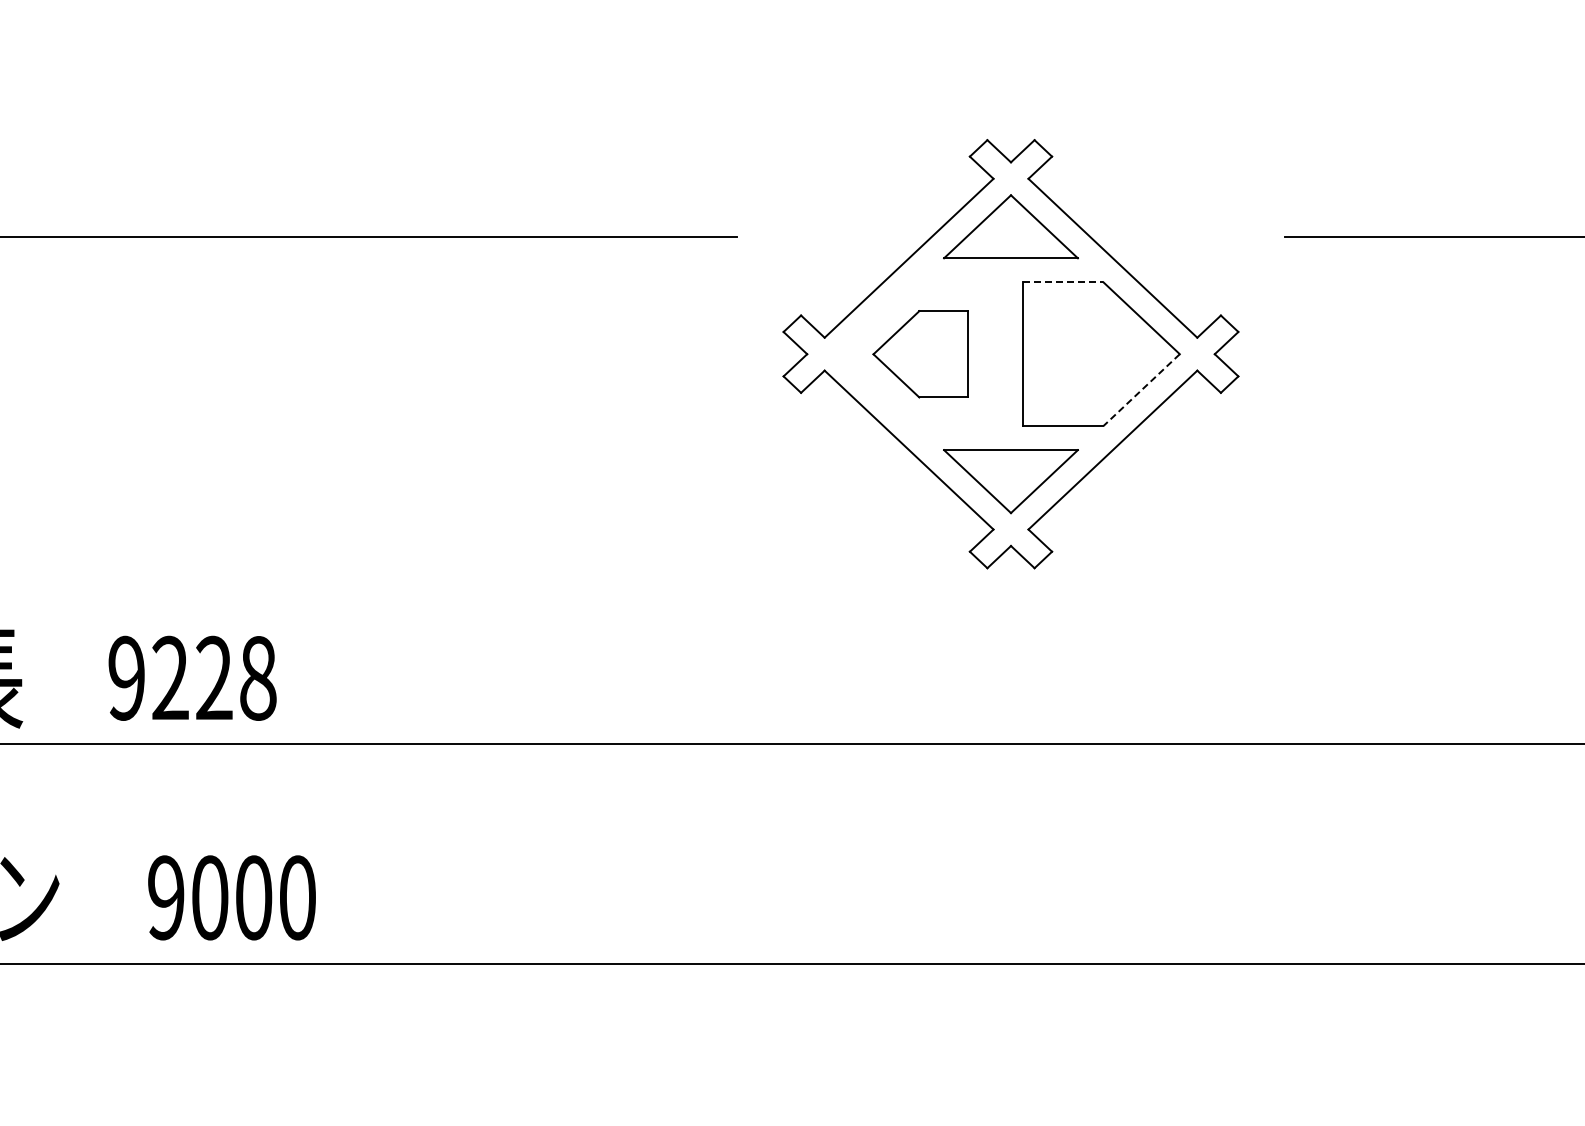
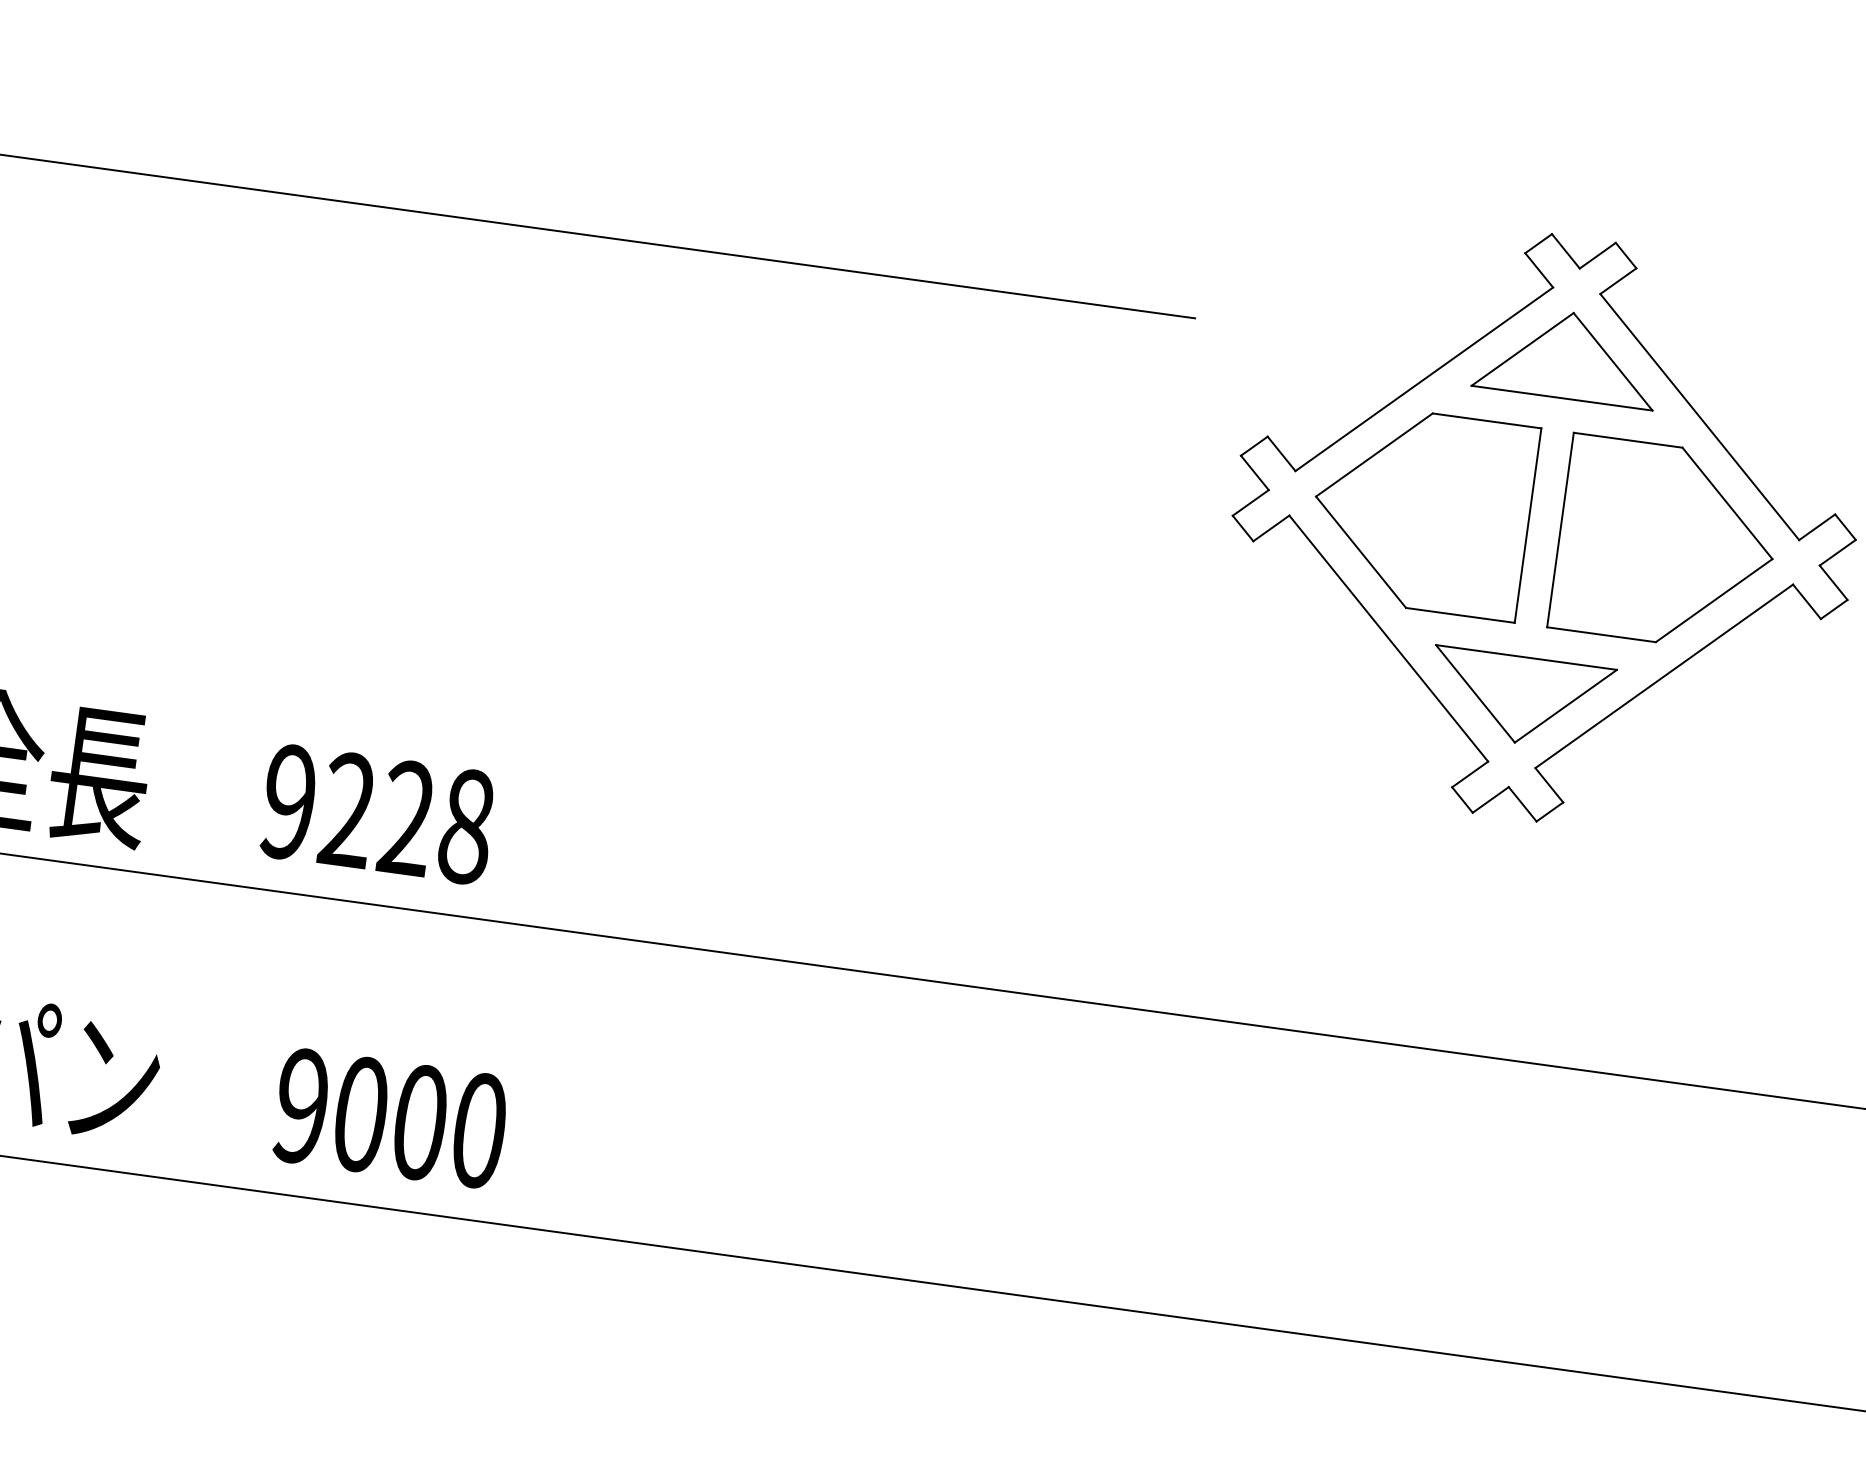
line: (1063, 282) -> (1628, 440), dashed -> solid
part: (920, 354) -> (1421, 511), size x1.67
line: (1141, 390) -> (1713, 601), dashed -> solid

